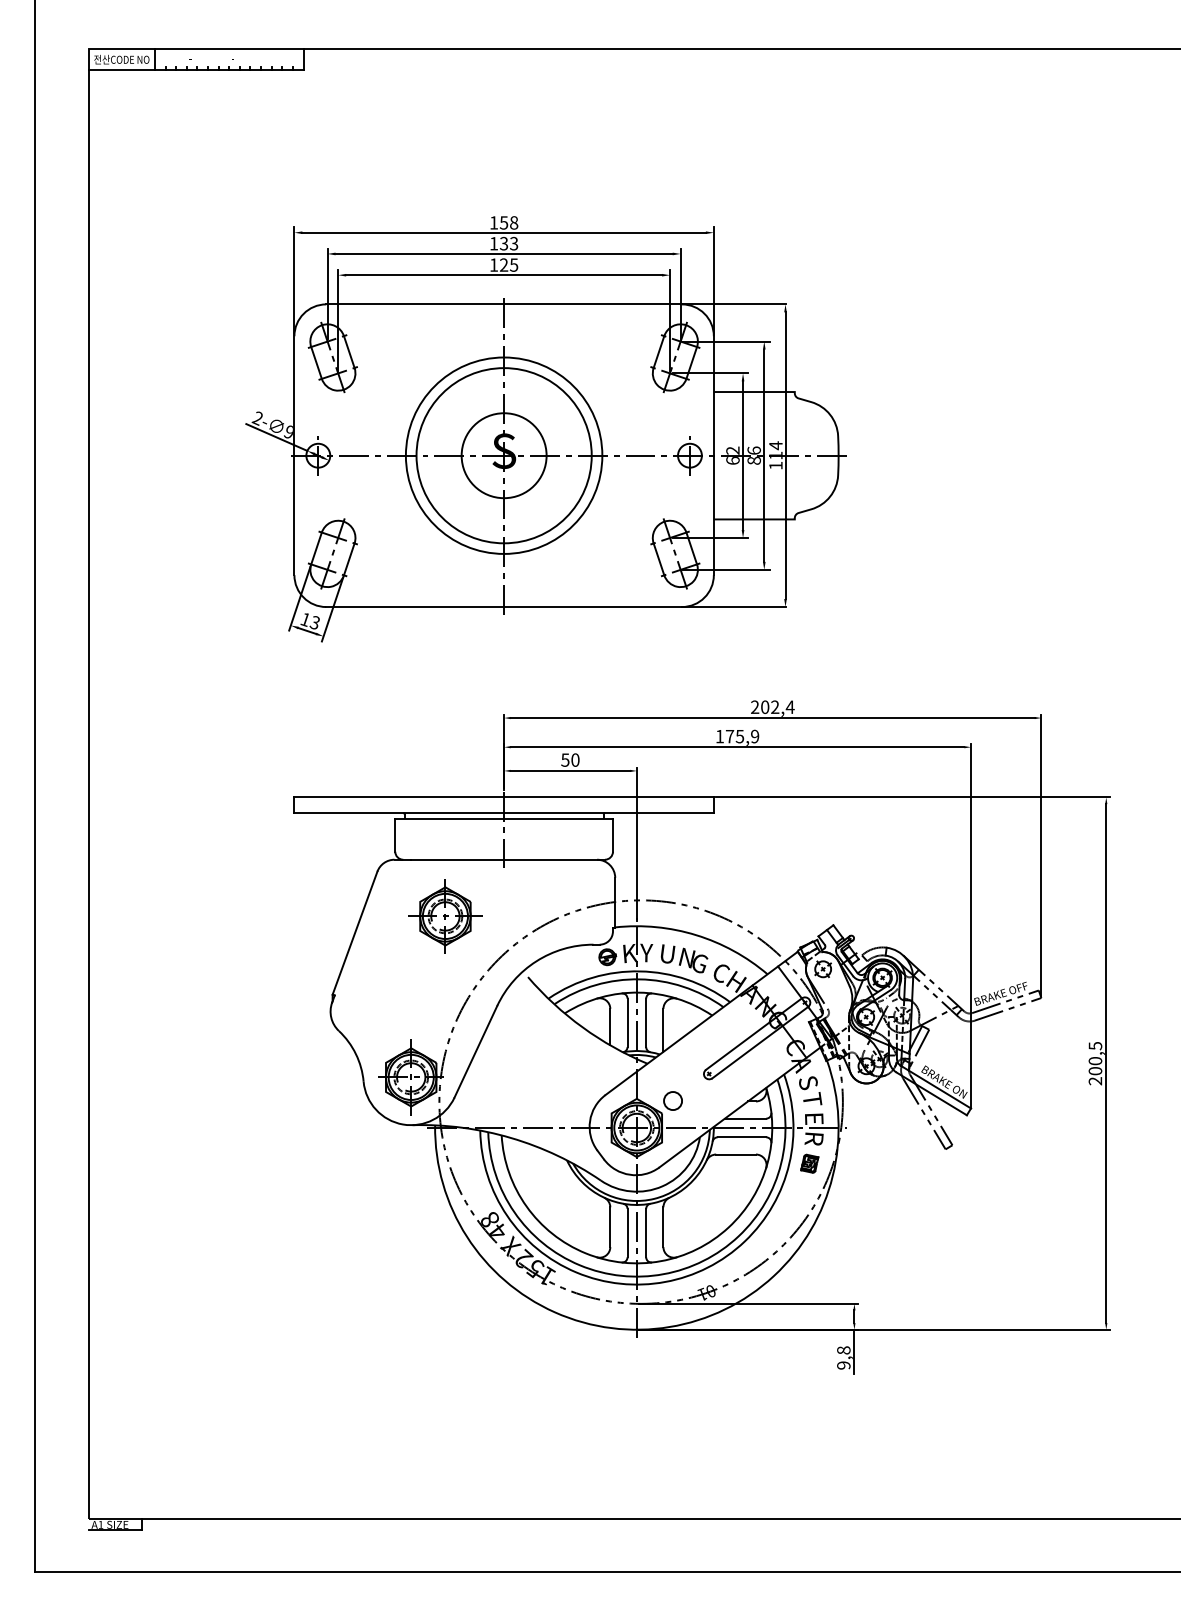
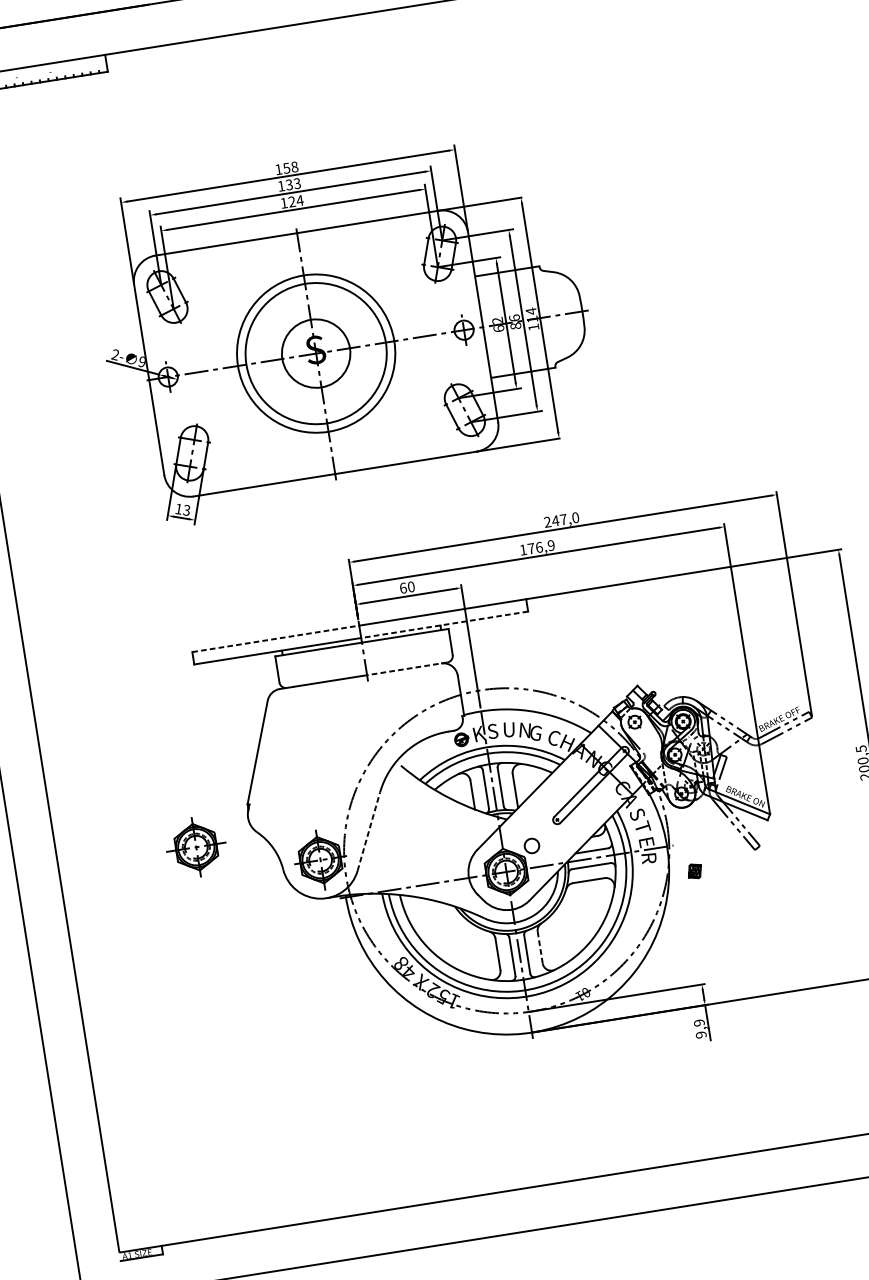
text: (513, 264) -> (299, 200), 125 -> 124
text: (777, 707) -> (565, 519), 202,4 -> 247,0
text: (739, 736) -> (538, 547), 175,9 -> 176,9
text: (565, 759) -> (403, 587), 50 -> 60
line: (399, 797) -> (275, 638), solid -> dashed
line: (608, 813) -> (444, 625), solid -> dashed
line: (554, 859) -> (407, 668), solid -> dashed
part: (445, 916) -> (196, 847), moved
text: (646, 952) -> (492, 731), Y -> S
line: (475, 1051) -> (368, 831), solid -> dashed
part: (809, 1163) -> (694, 871), moved
line: (663, 1227) -> (540, 947), solid -> dashed
text: (843, 1350) -> (699, 1023), 9,8 -> 9,9

